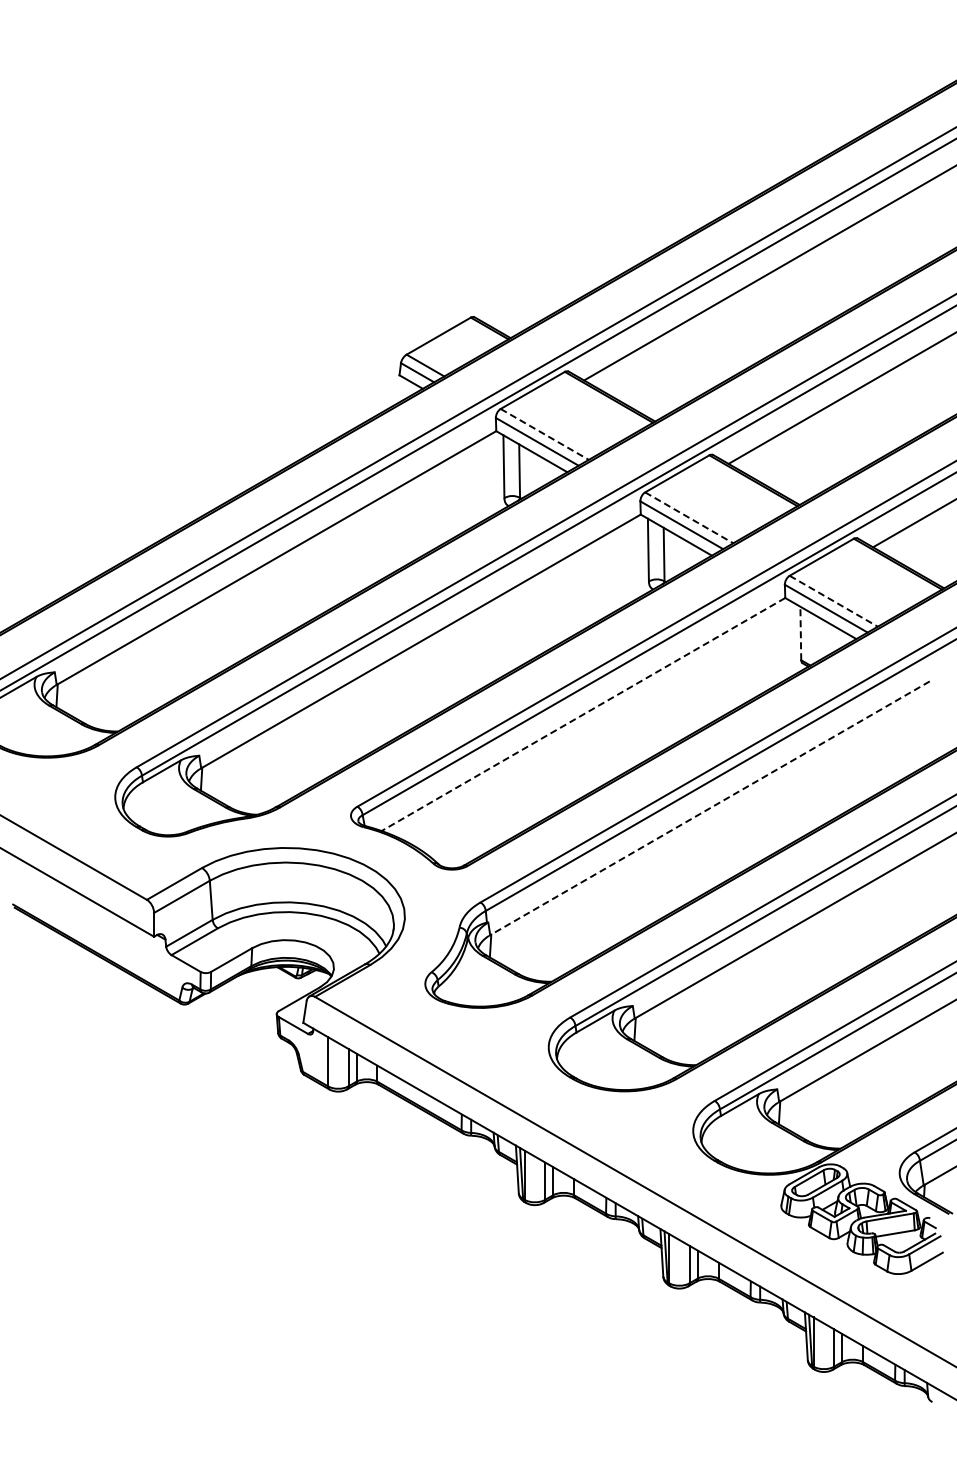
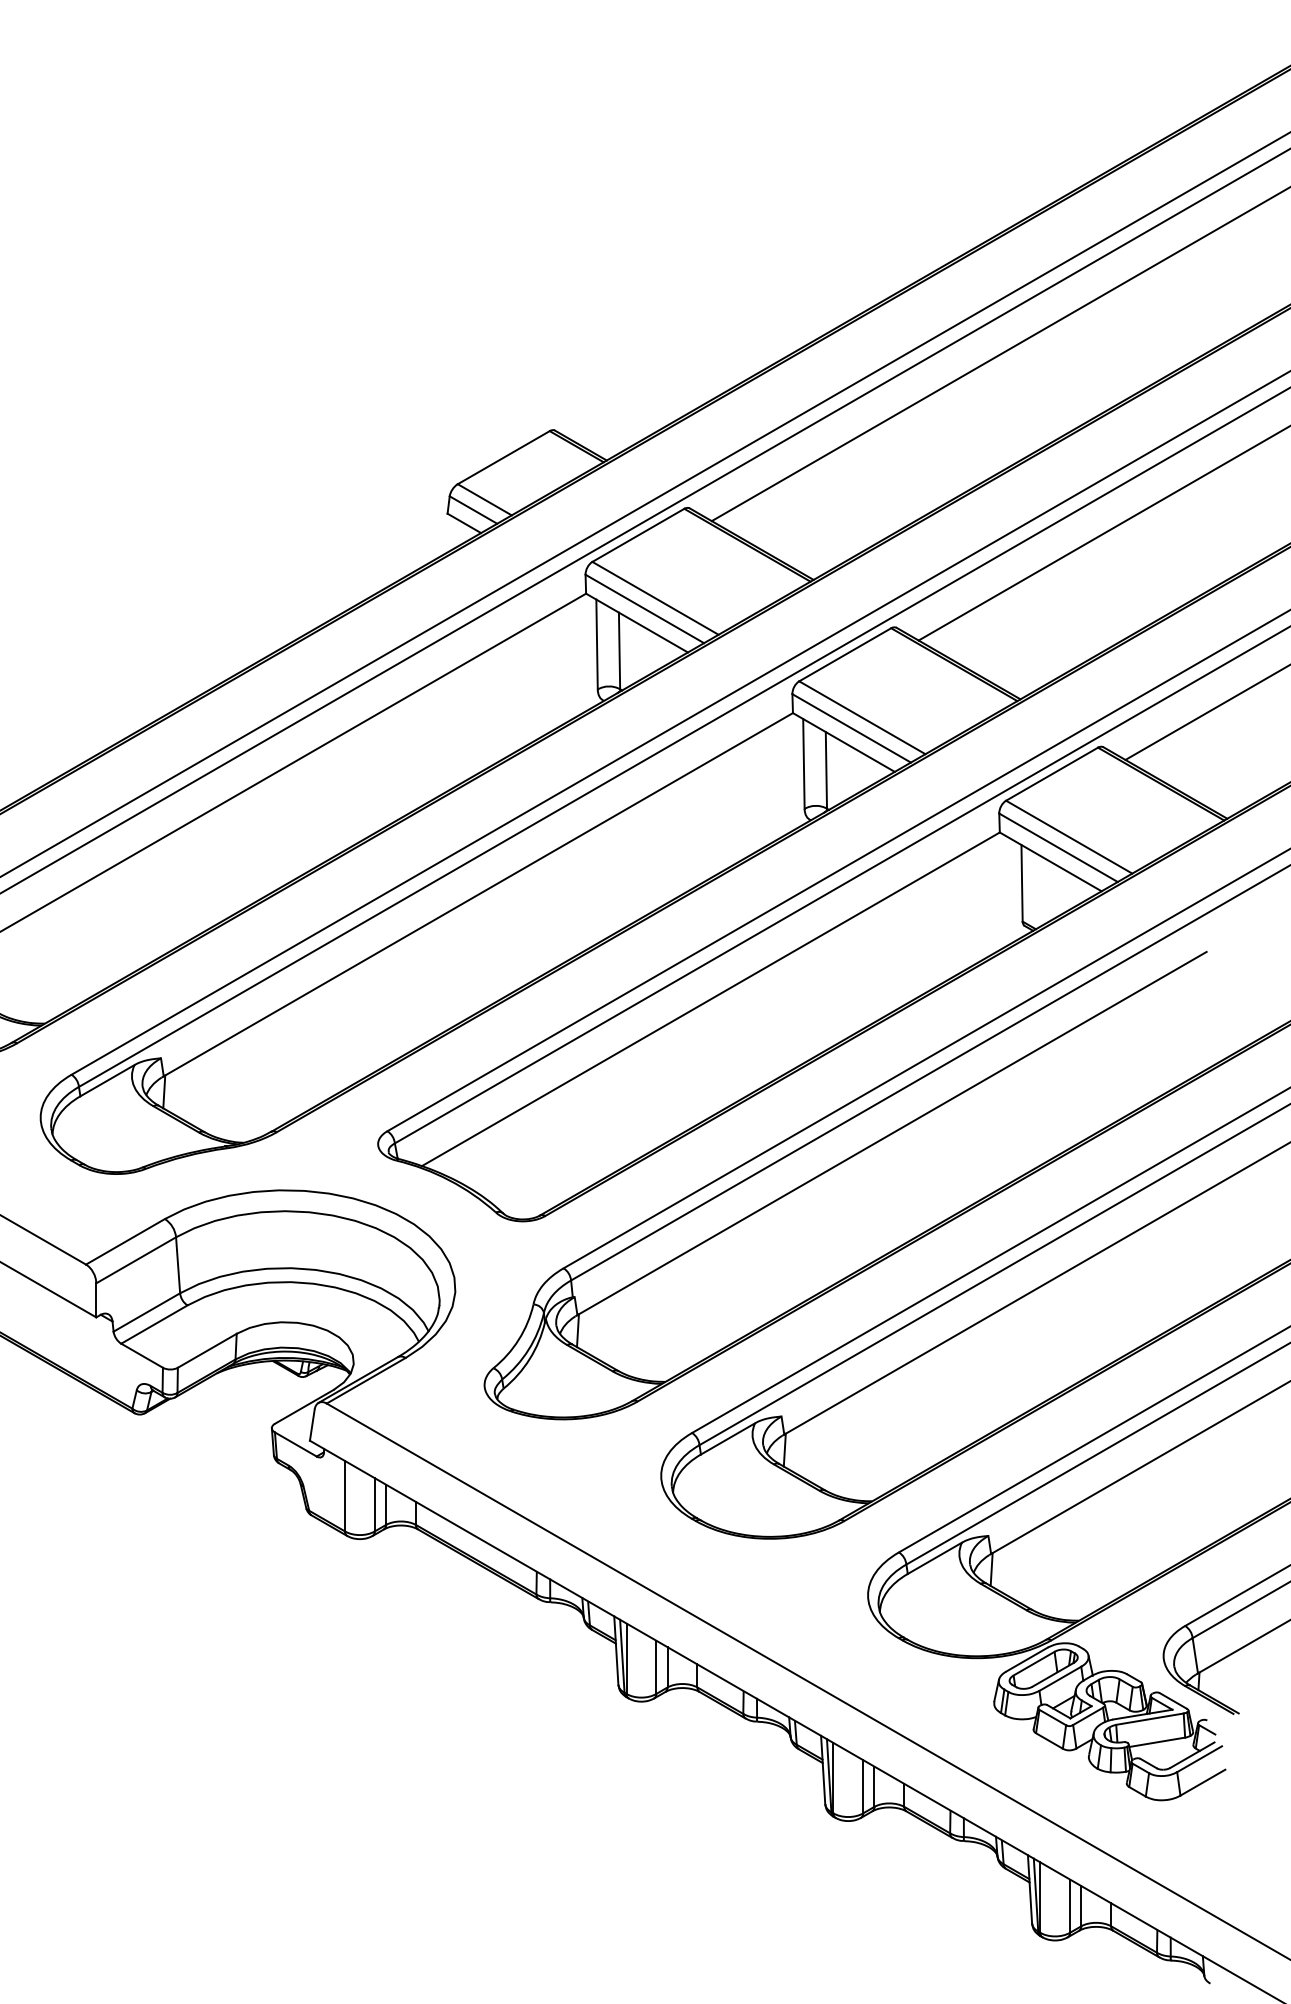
line: (544, 434) -> (655, 598), dashed -> solid
line: (689, 517) -> (862, 717), dashed -> solid
line: (833, 601) -> (1068, 837), dashed -> solid
line: (800, 633) -> (1021, 883), dashed -> solid
line: (582, 714) -> (709, 999), dashed -> solid
line: (709, 808) -> (891, 1133), dashed -> solid

